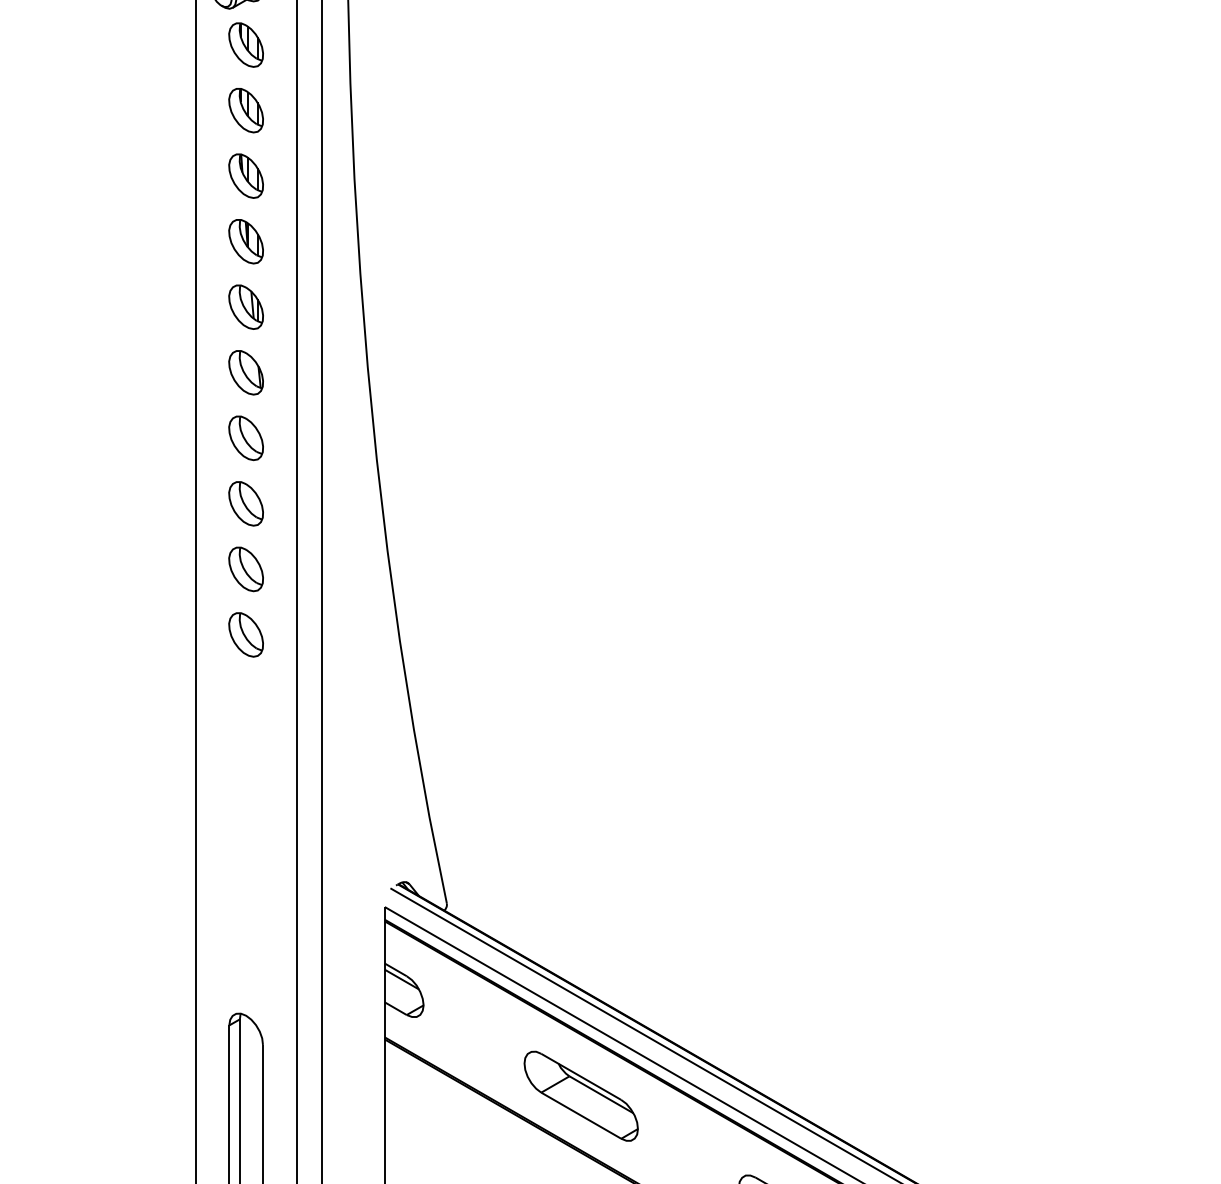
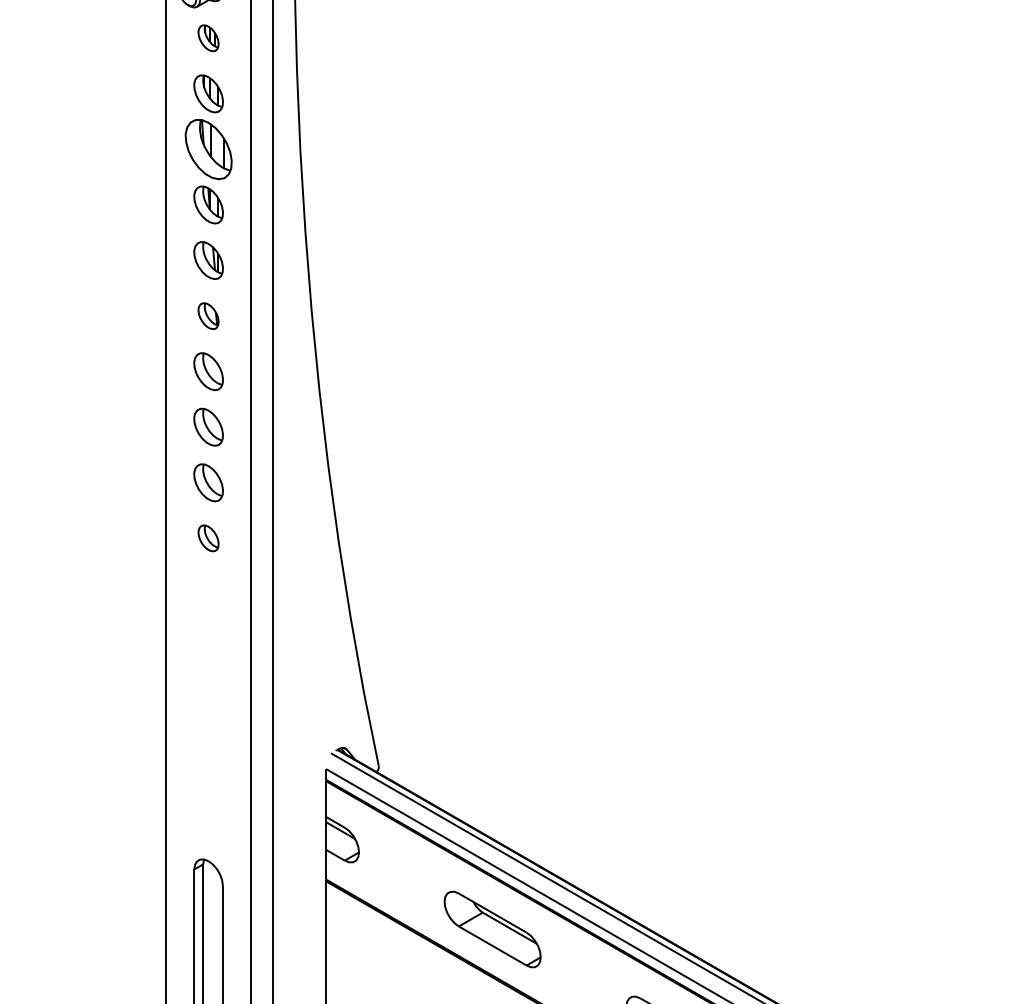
part: (245, 44) -> (208, 37), size x0.7
part: (245, 175) -> (208, 148), size x1.6
part: (245, 372) -> (208, 315), size x0.7
part: (245, 634) -> (208, 538), size x0.7

